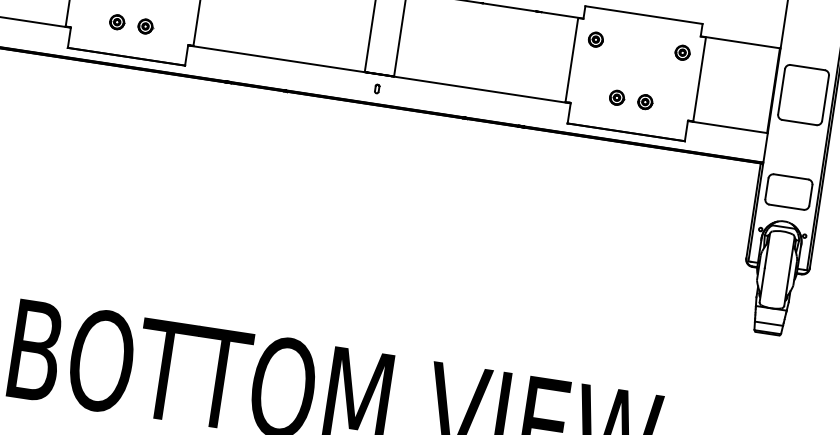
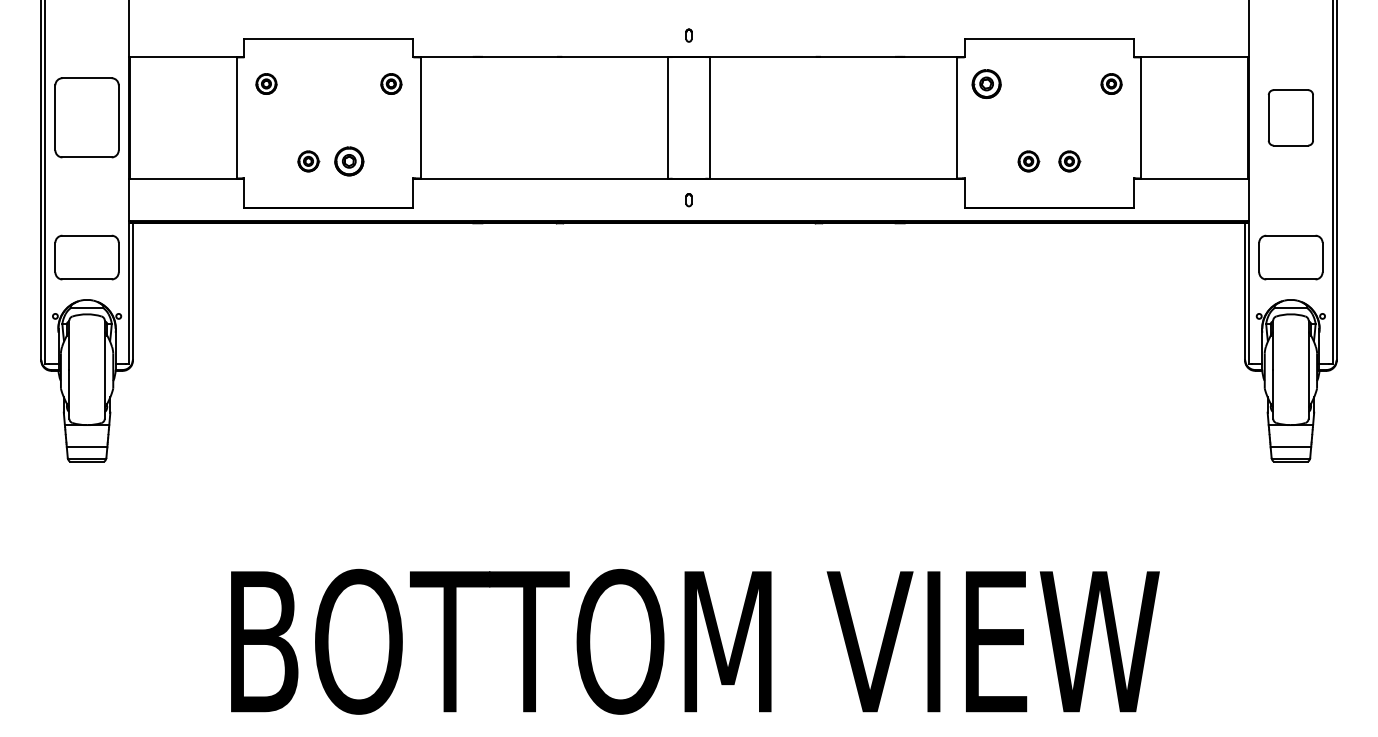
part: (145, 26) -> (349, 161), size x1.4
part: (595, 39) -> (986, 83), size x1.4
part: (803, 94) -> (1290, 117), size x0.7

